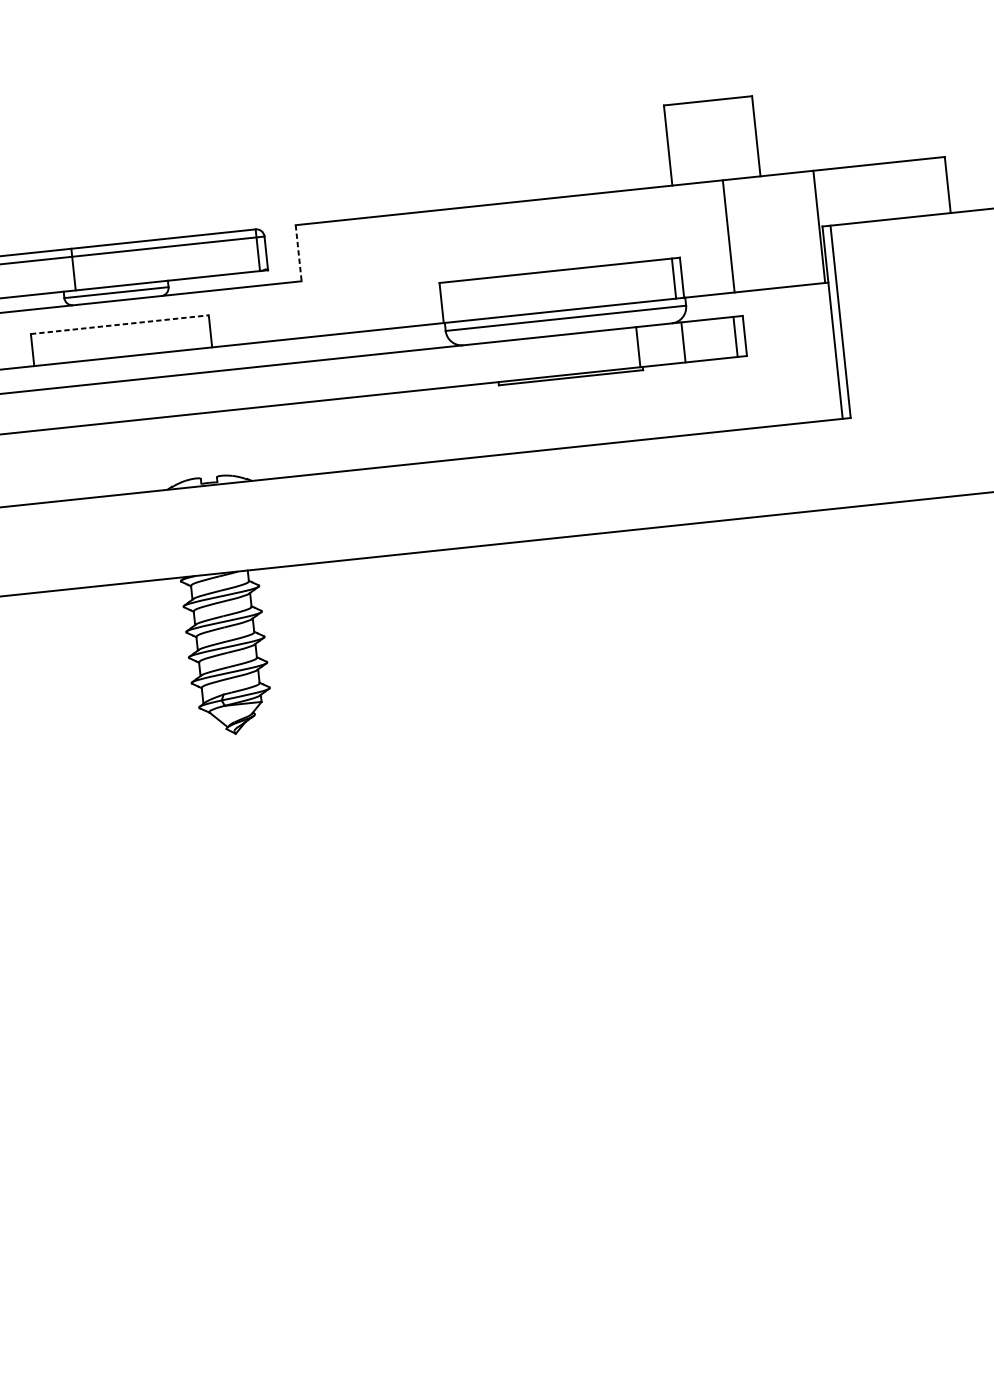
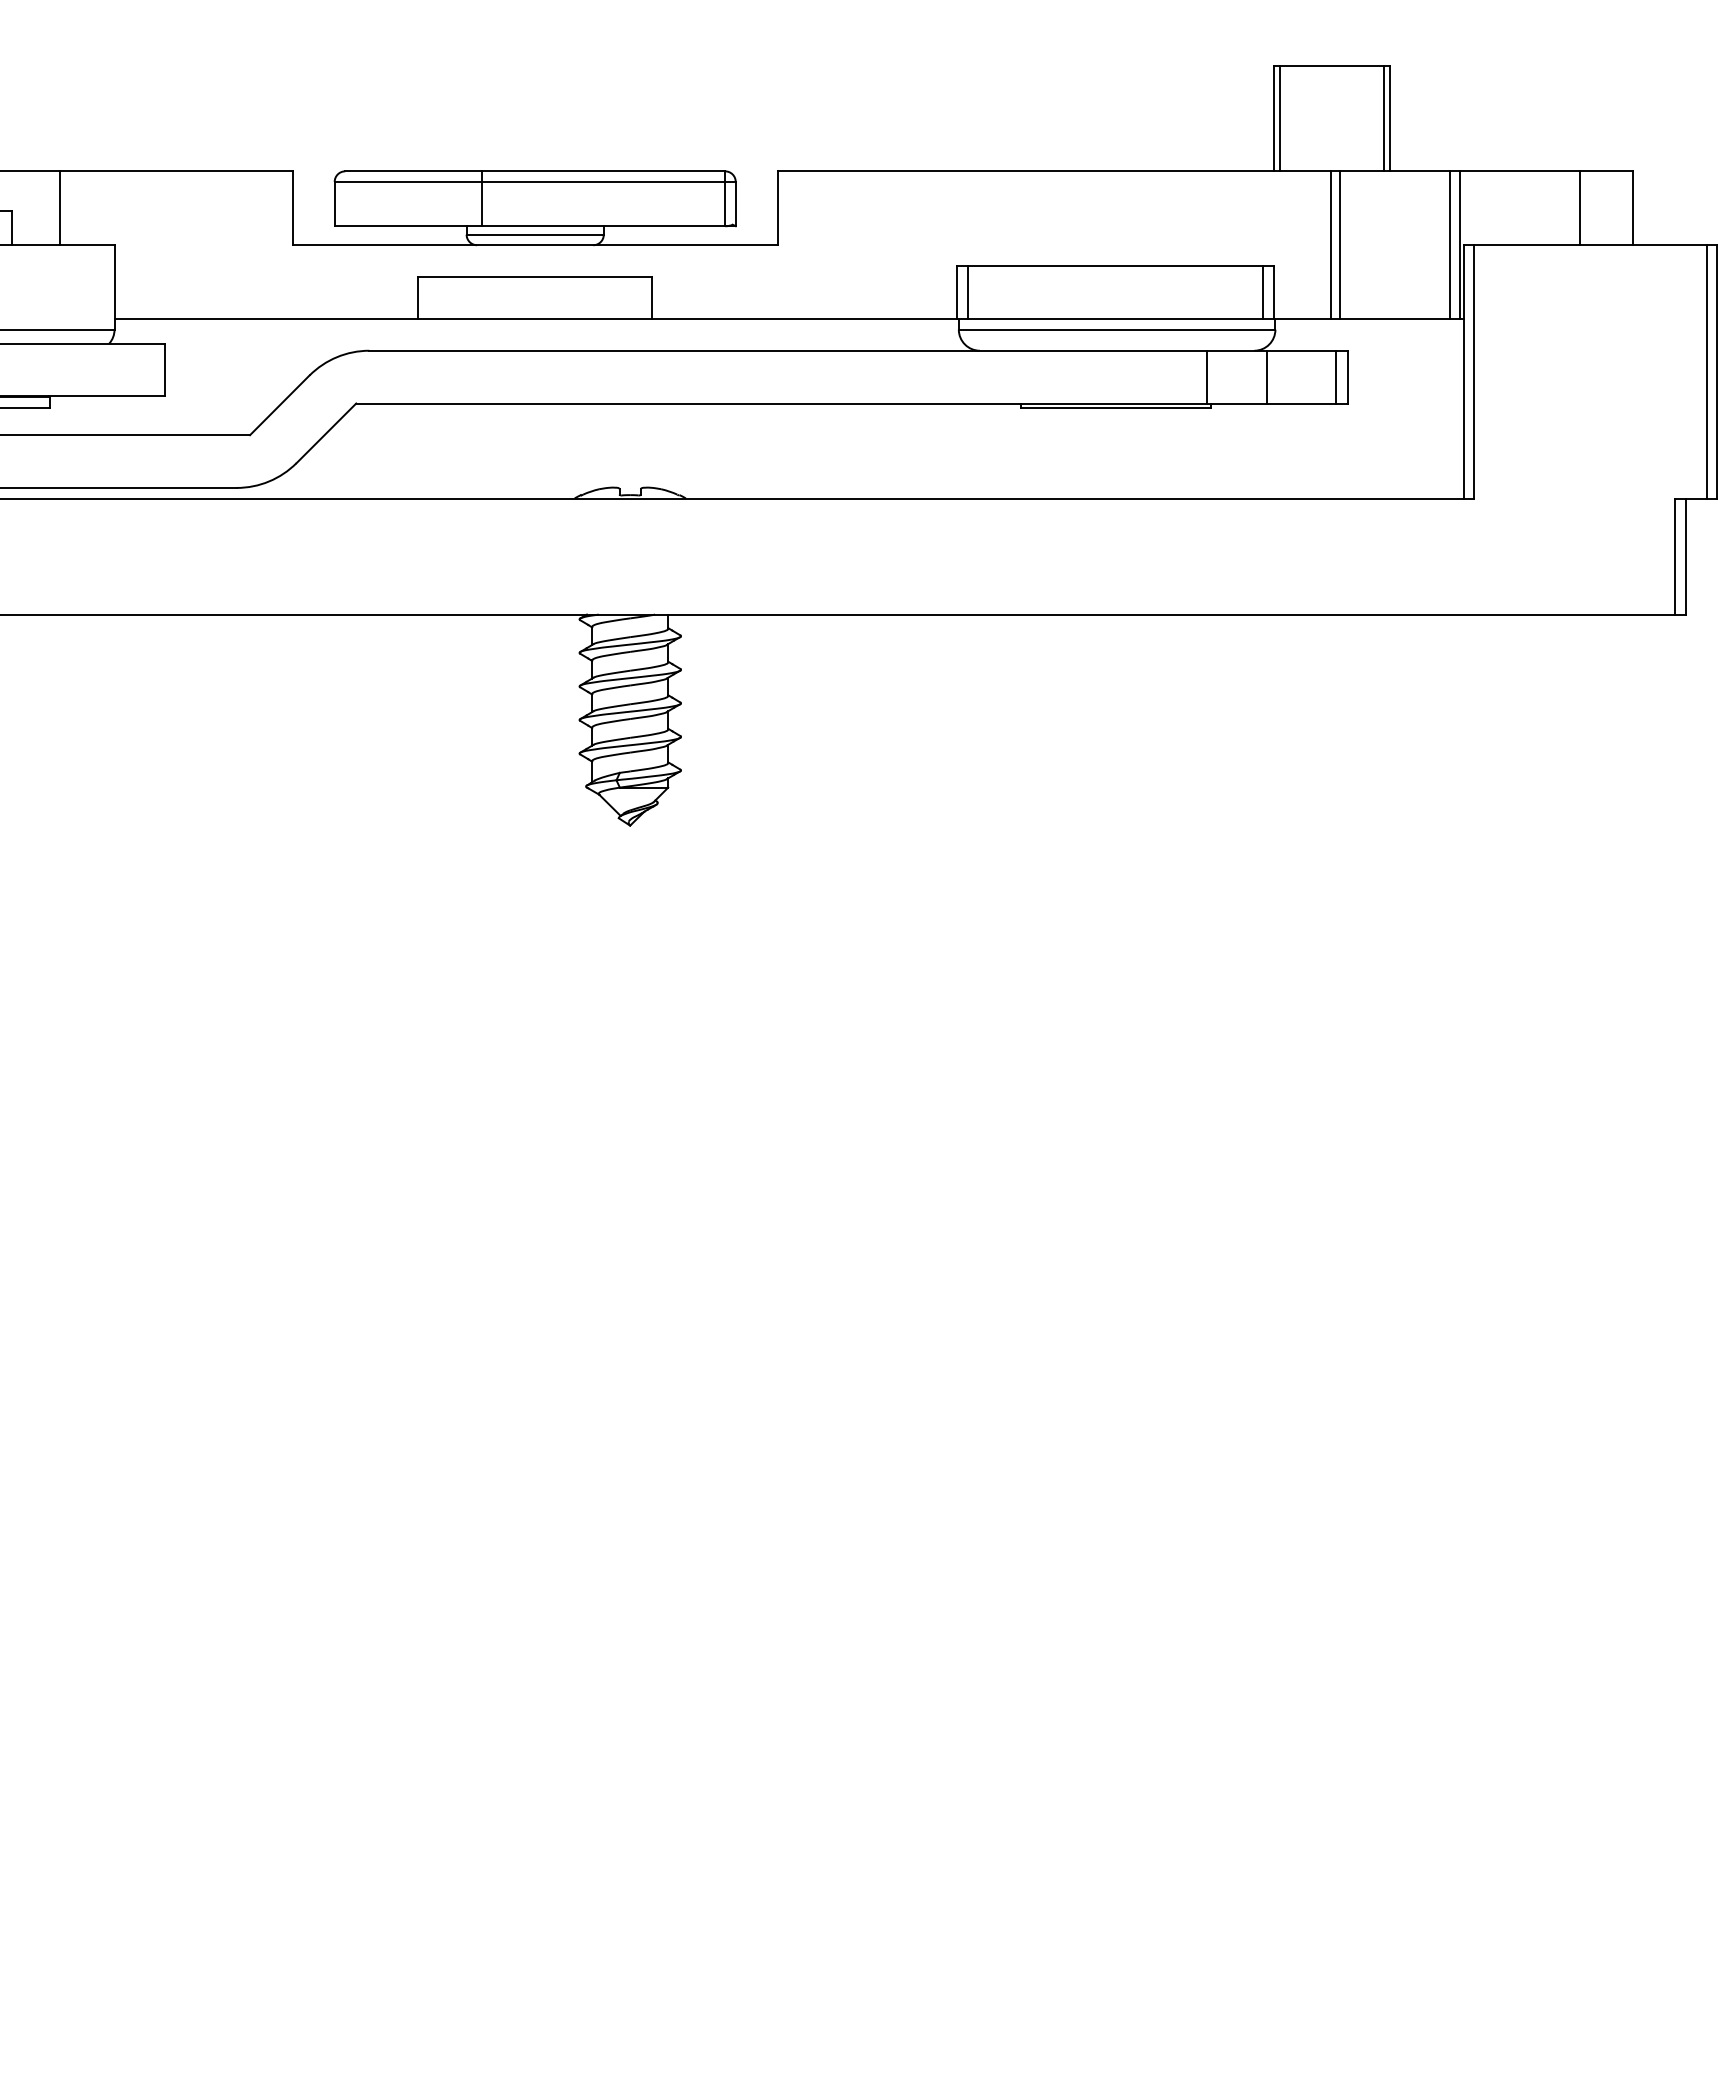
line: (751, 136) -> (1383, 118), added
line: (673, 144) -> (1280, 118), added
line: (907, 189) -> (1579, 208), added
line: (812, 227) -> (1450, 245), added
line: (721, 237) -> (1331, 245), added
line: (298, 253) -> (777, 208), dashed -> solid
line: (449, 302) -> (967, 292), added
line: (120, 324) -> (535, 276), dashed -> solid

